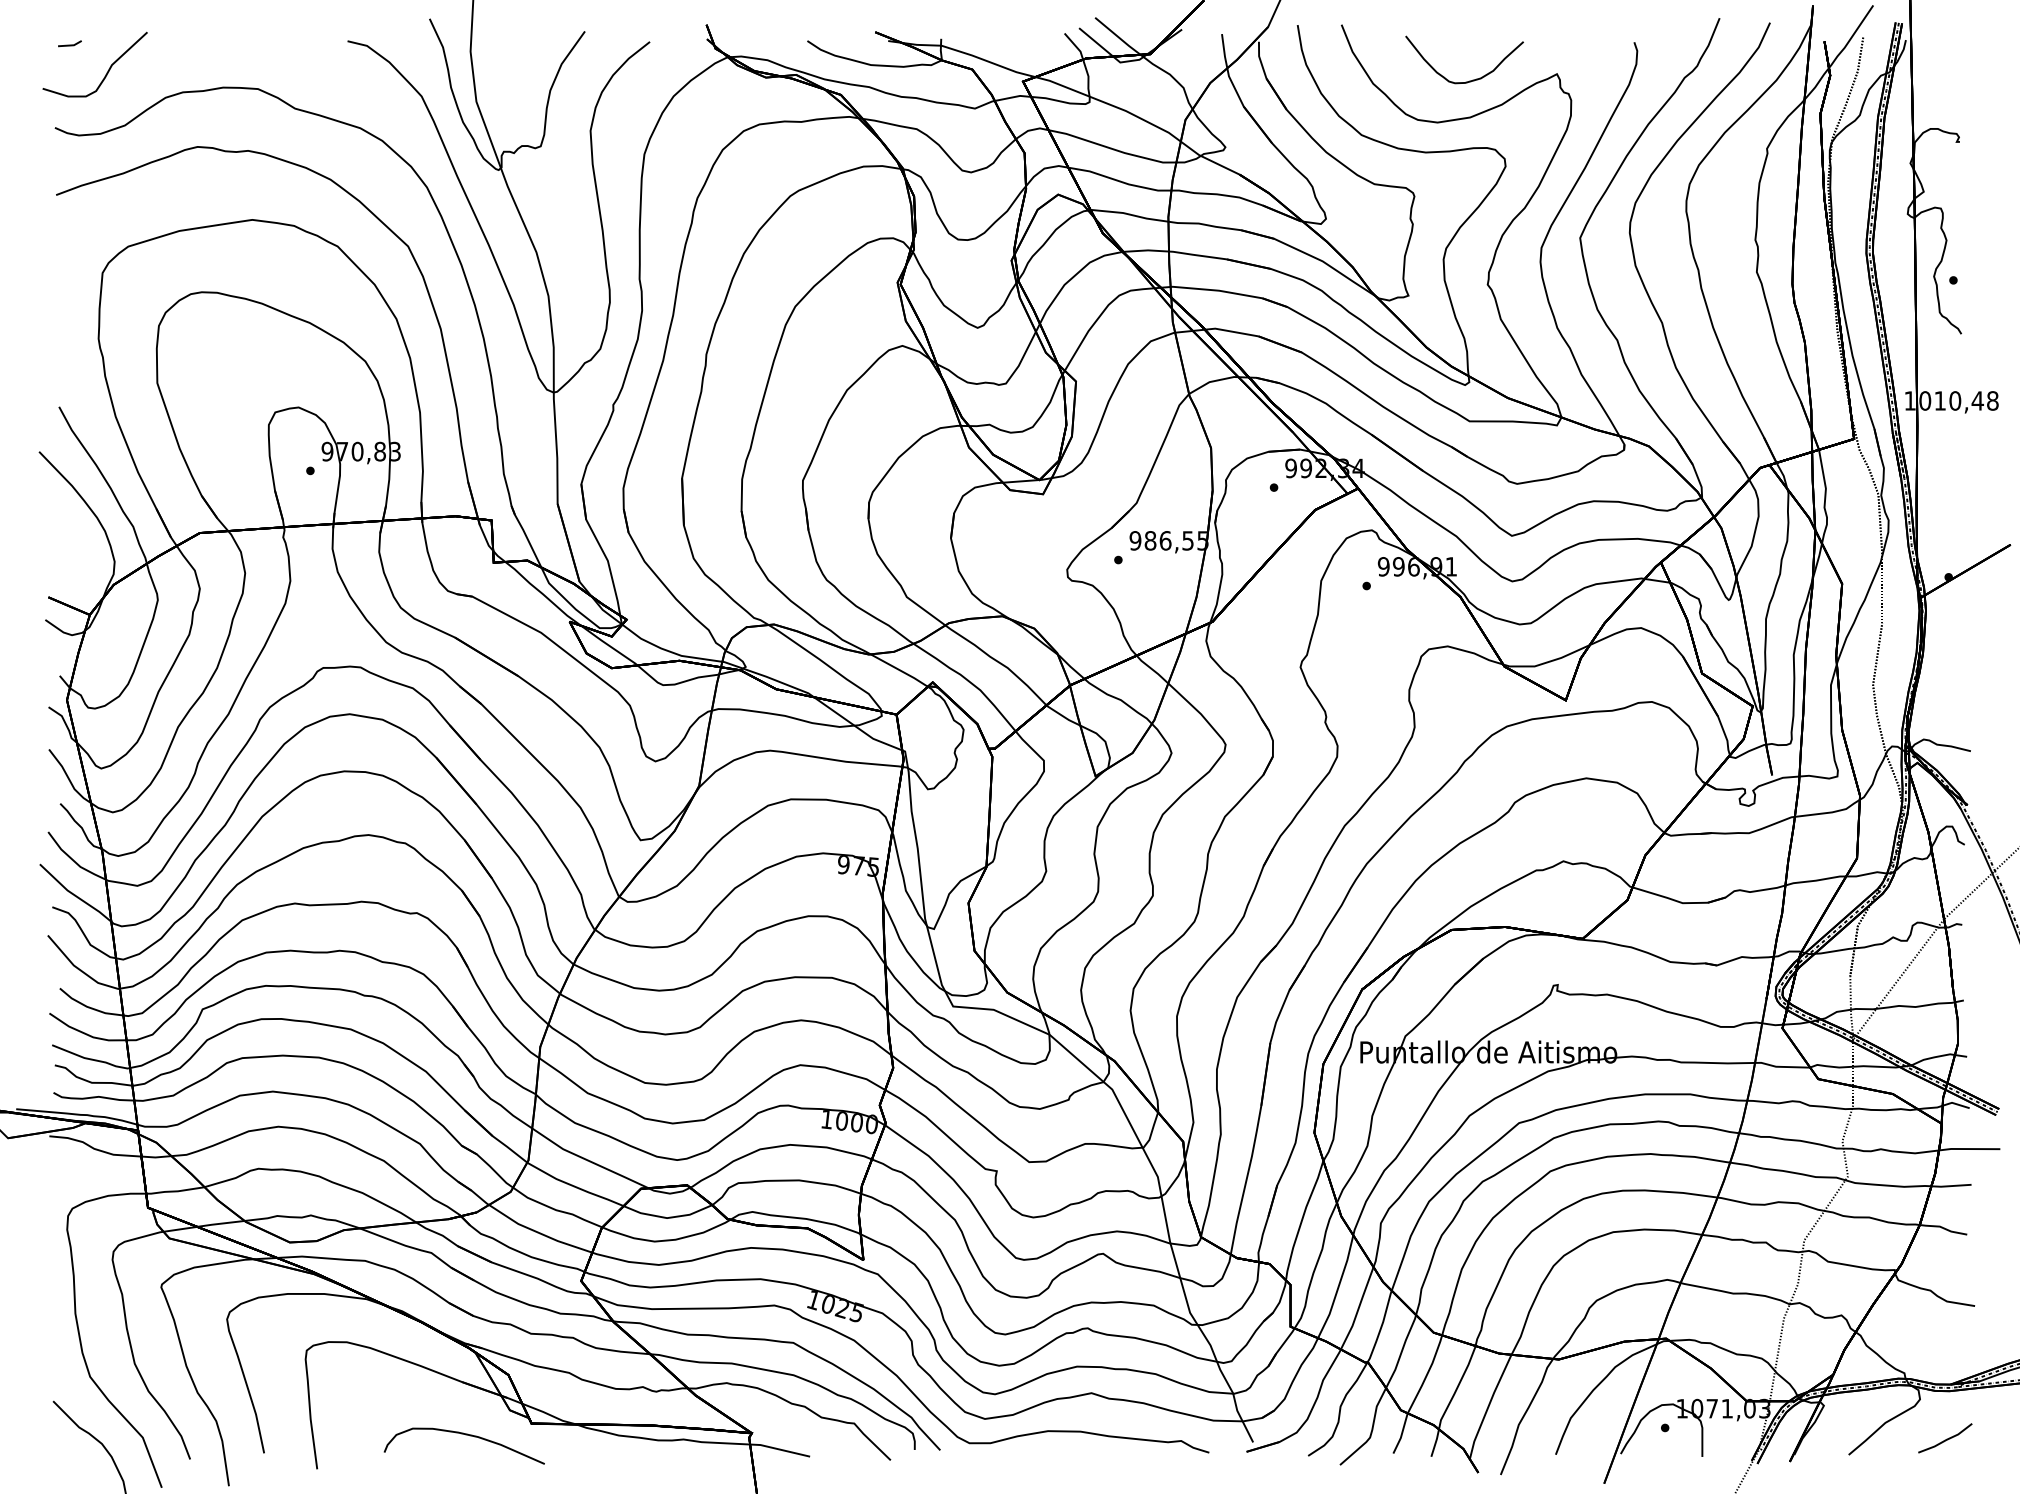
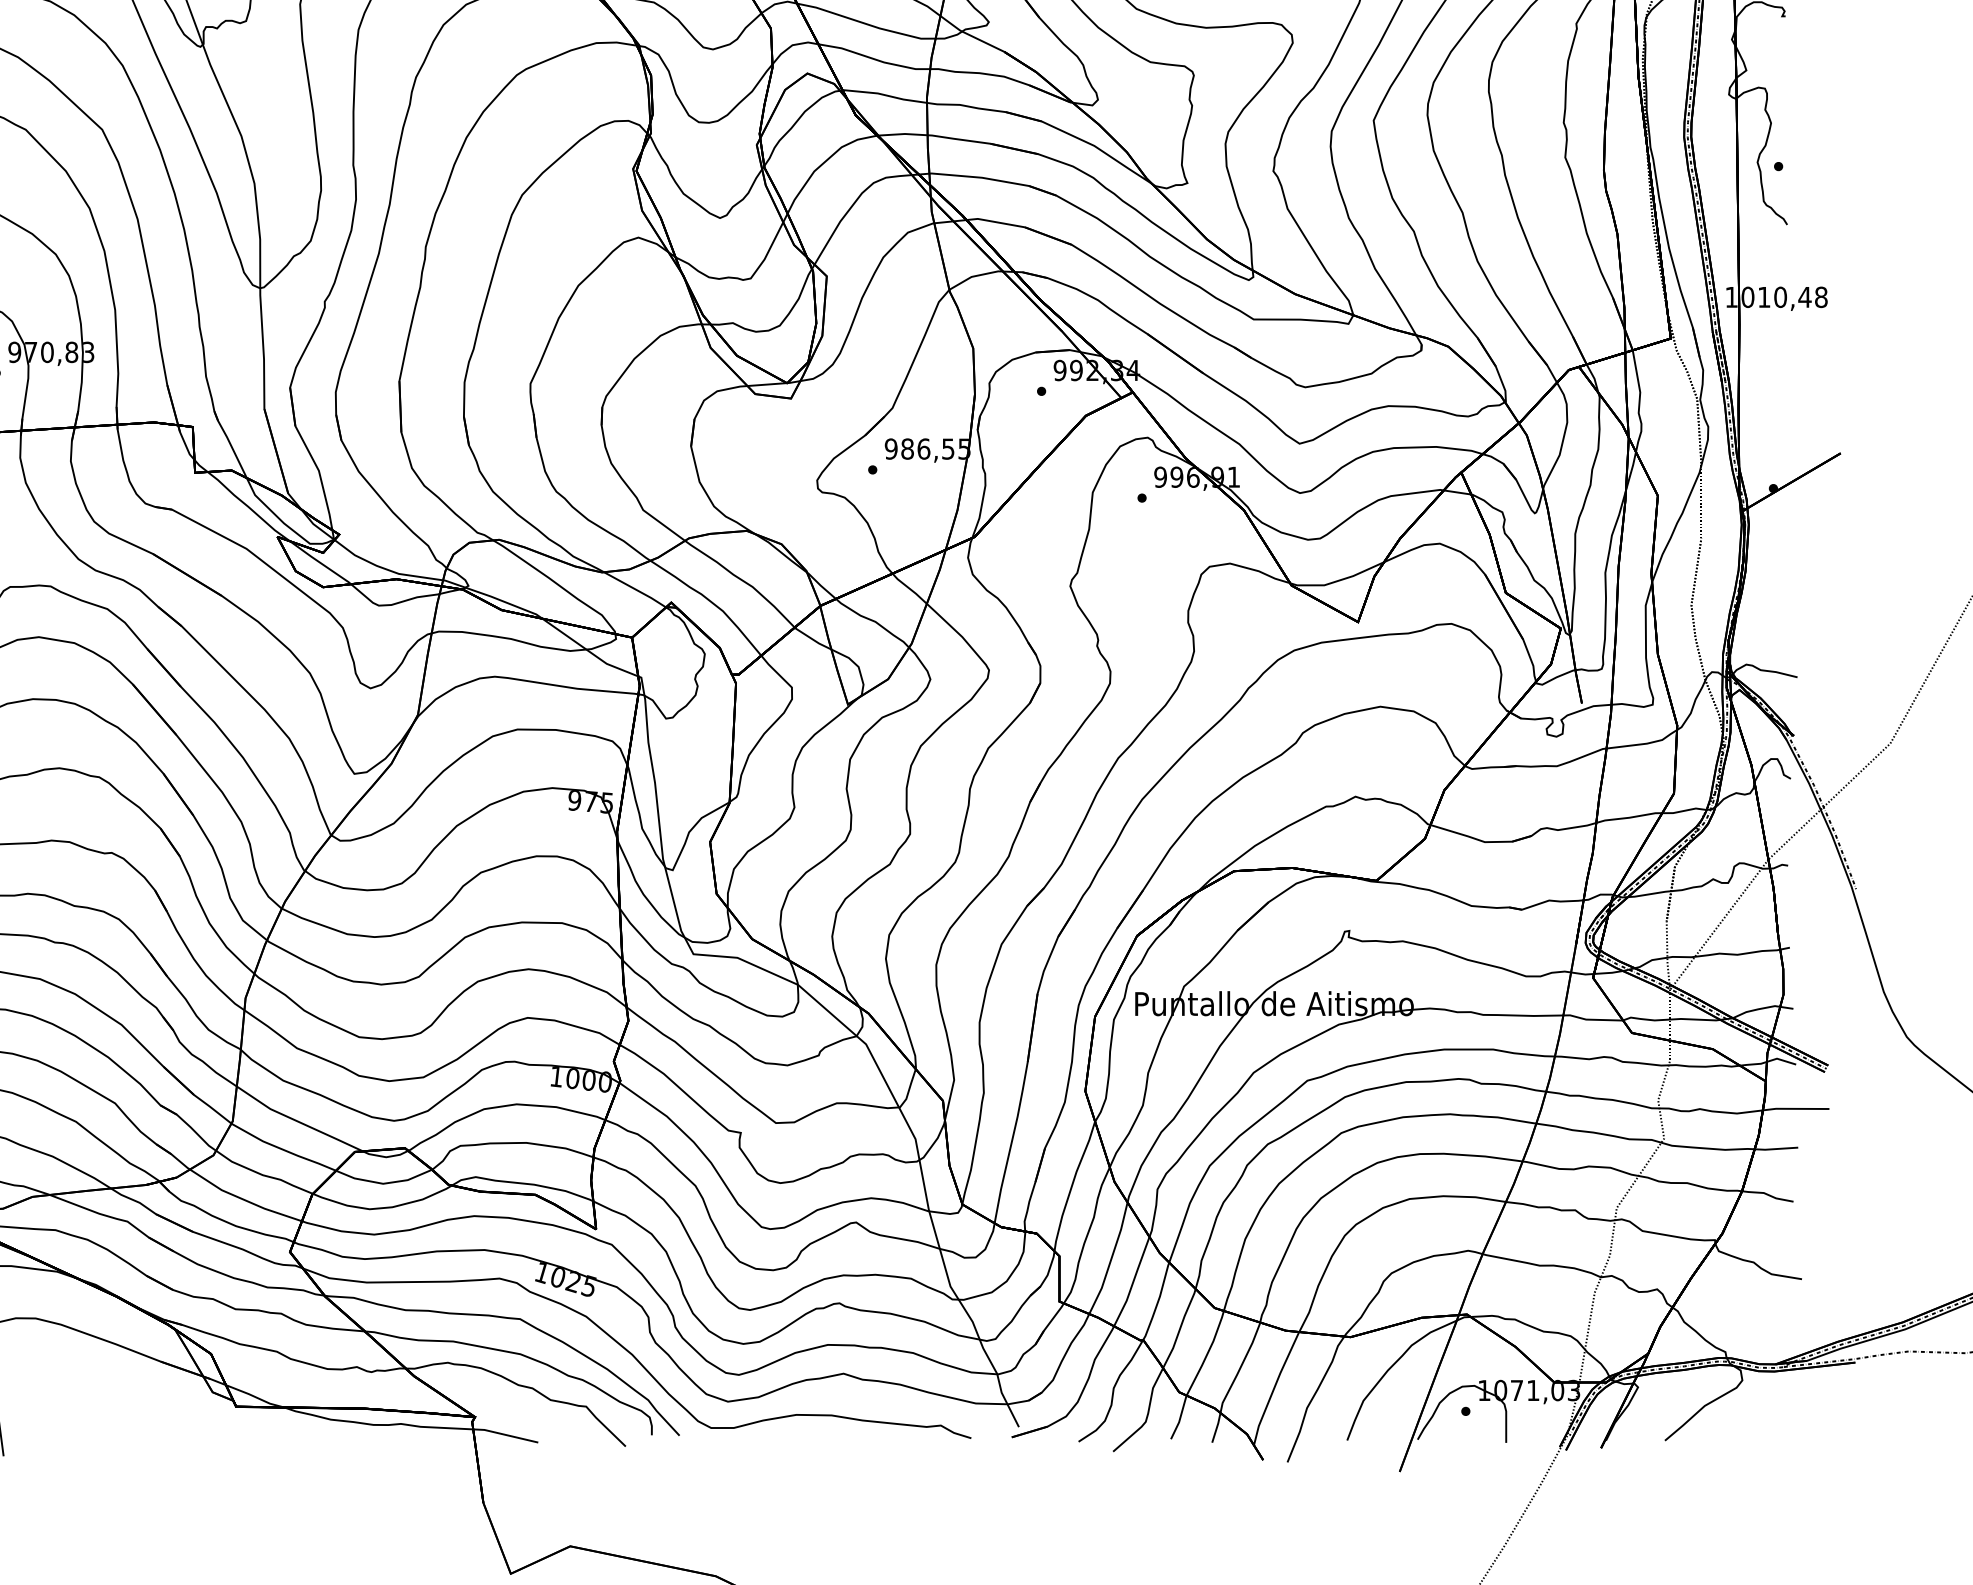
curve: (465, 1435) -> (164, 1419), removed
line: (1946, 1438) -> (1771, 1422), removed

